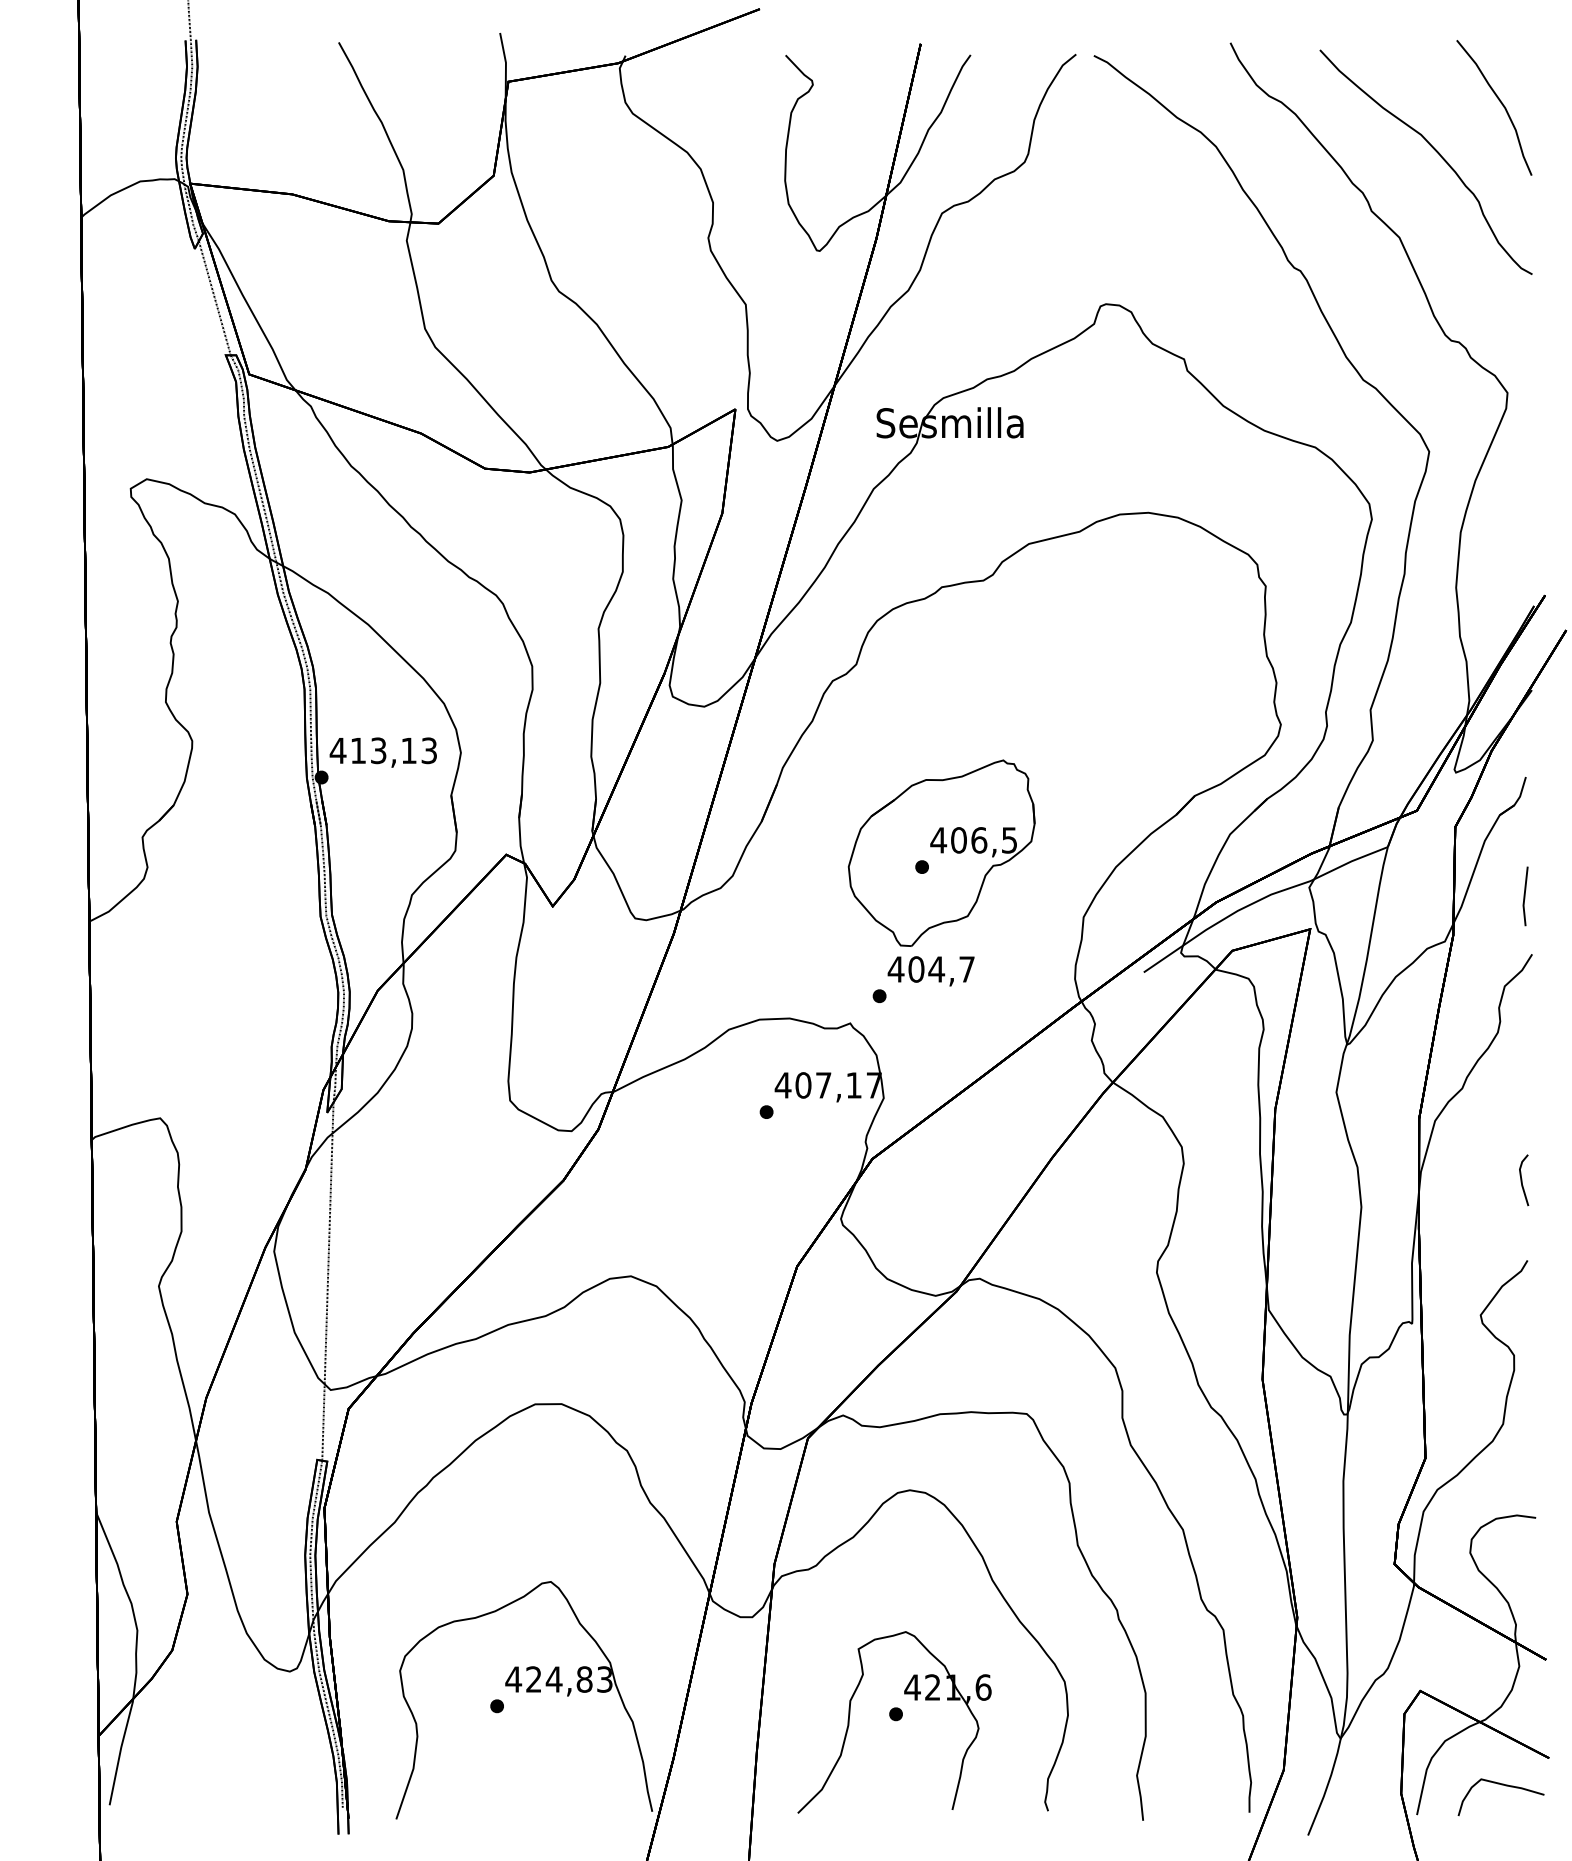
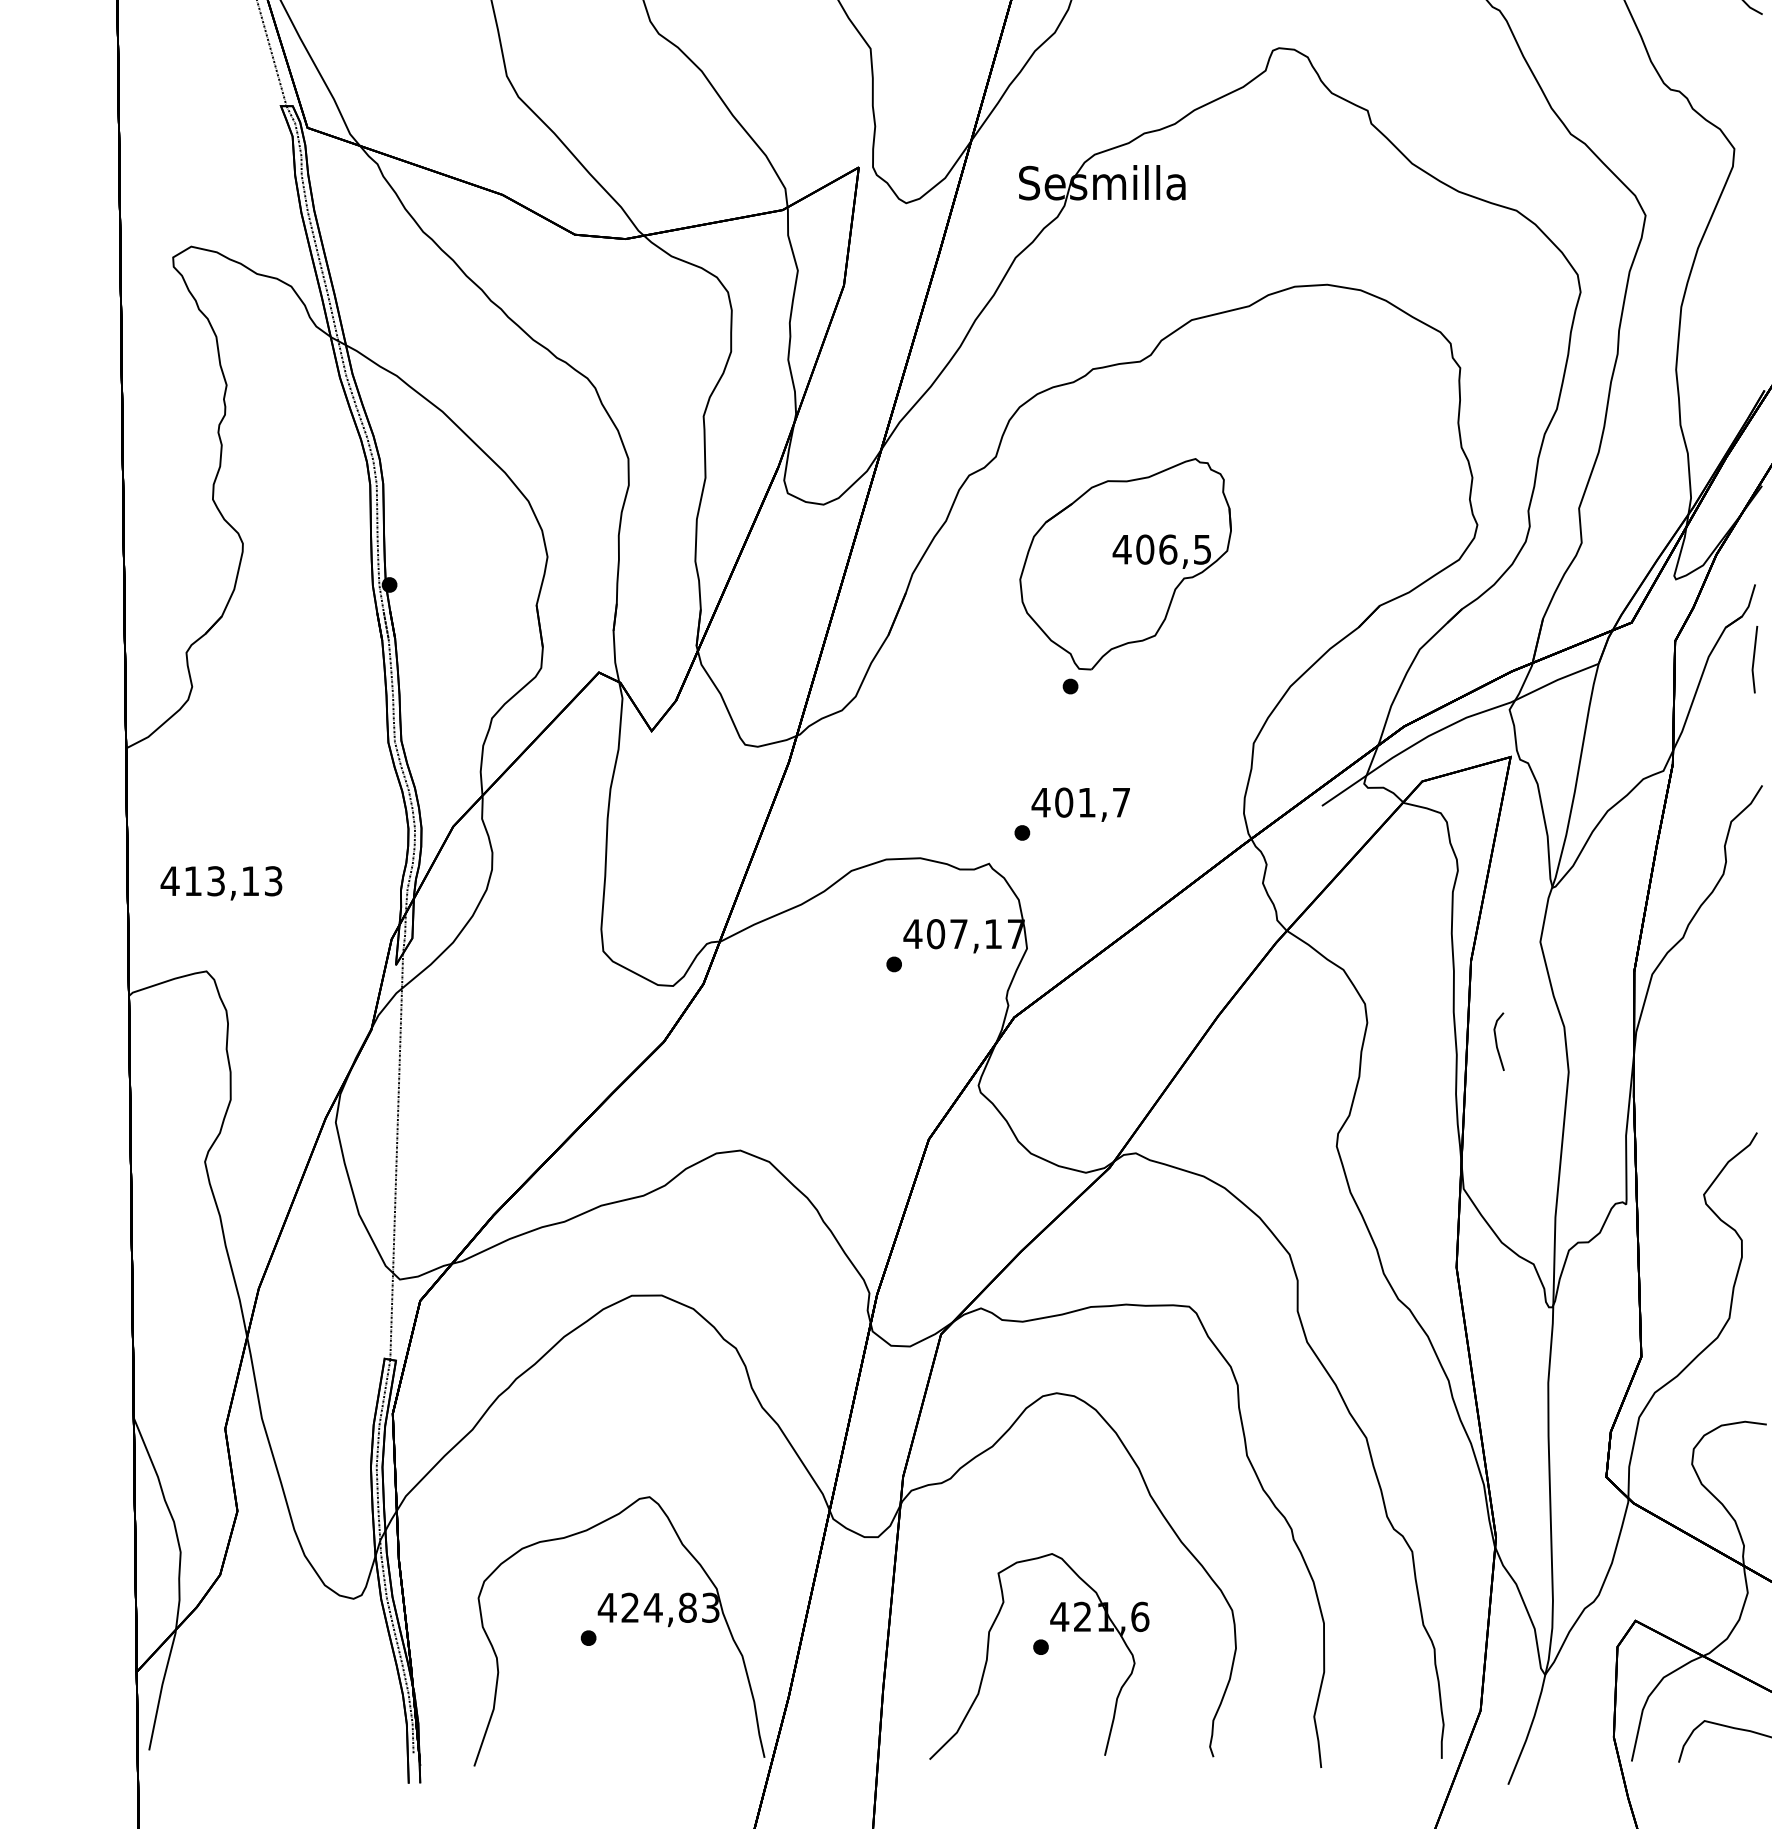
text: (382, 752) -> (220, 883), moved
part: (941, 852) -> (1125, 563), moved
line: (1525, 896) -> (1754, 659), moved
text: (936, 969) -> (1086, 802), 404,7 -> 401,7
line: (1522, 1180) -> (1497, 1041), moved

